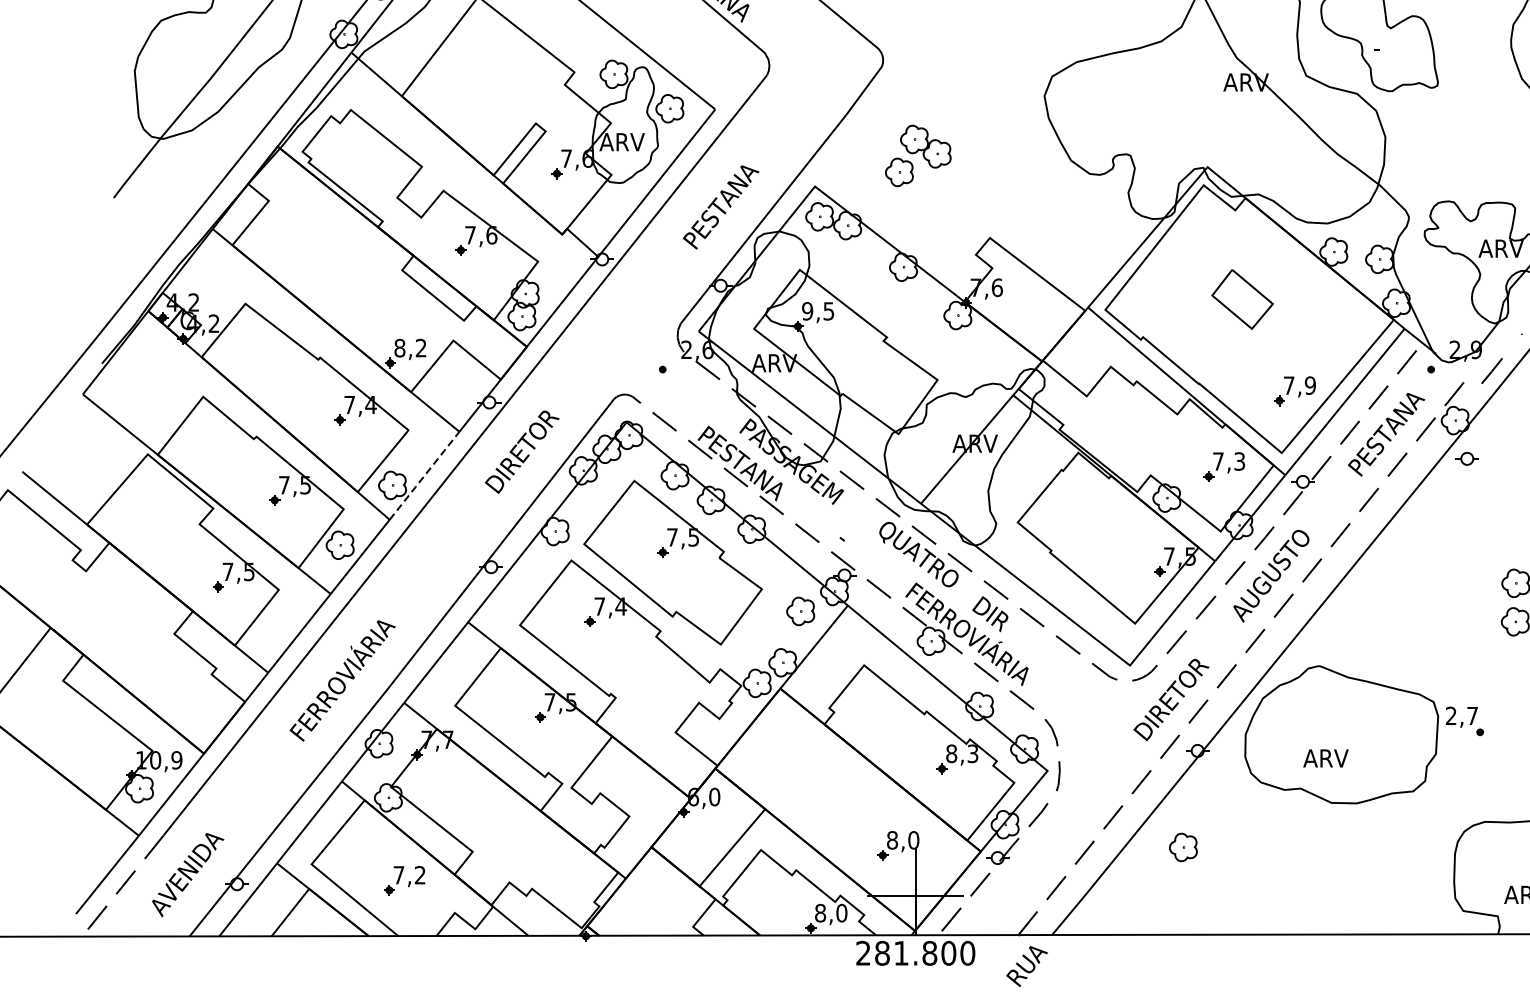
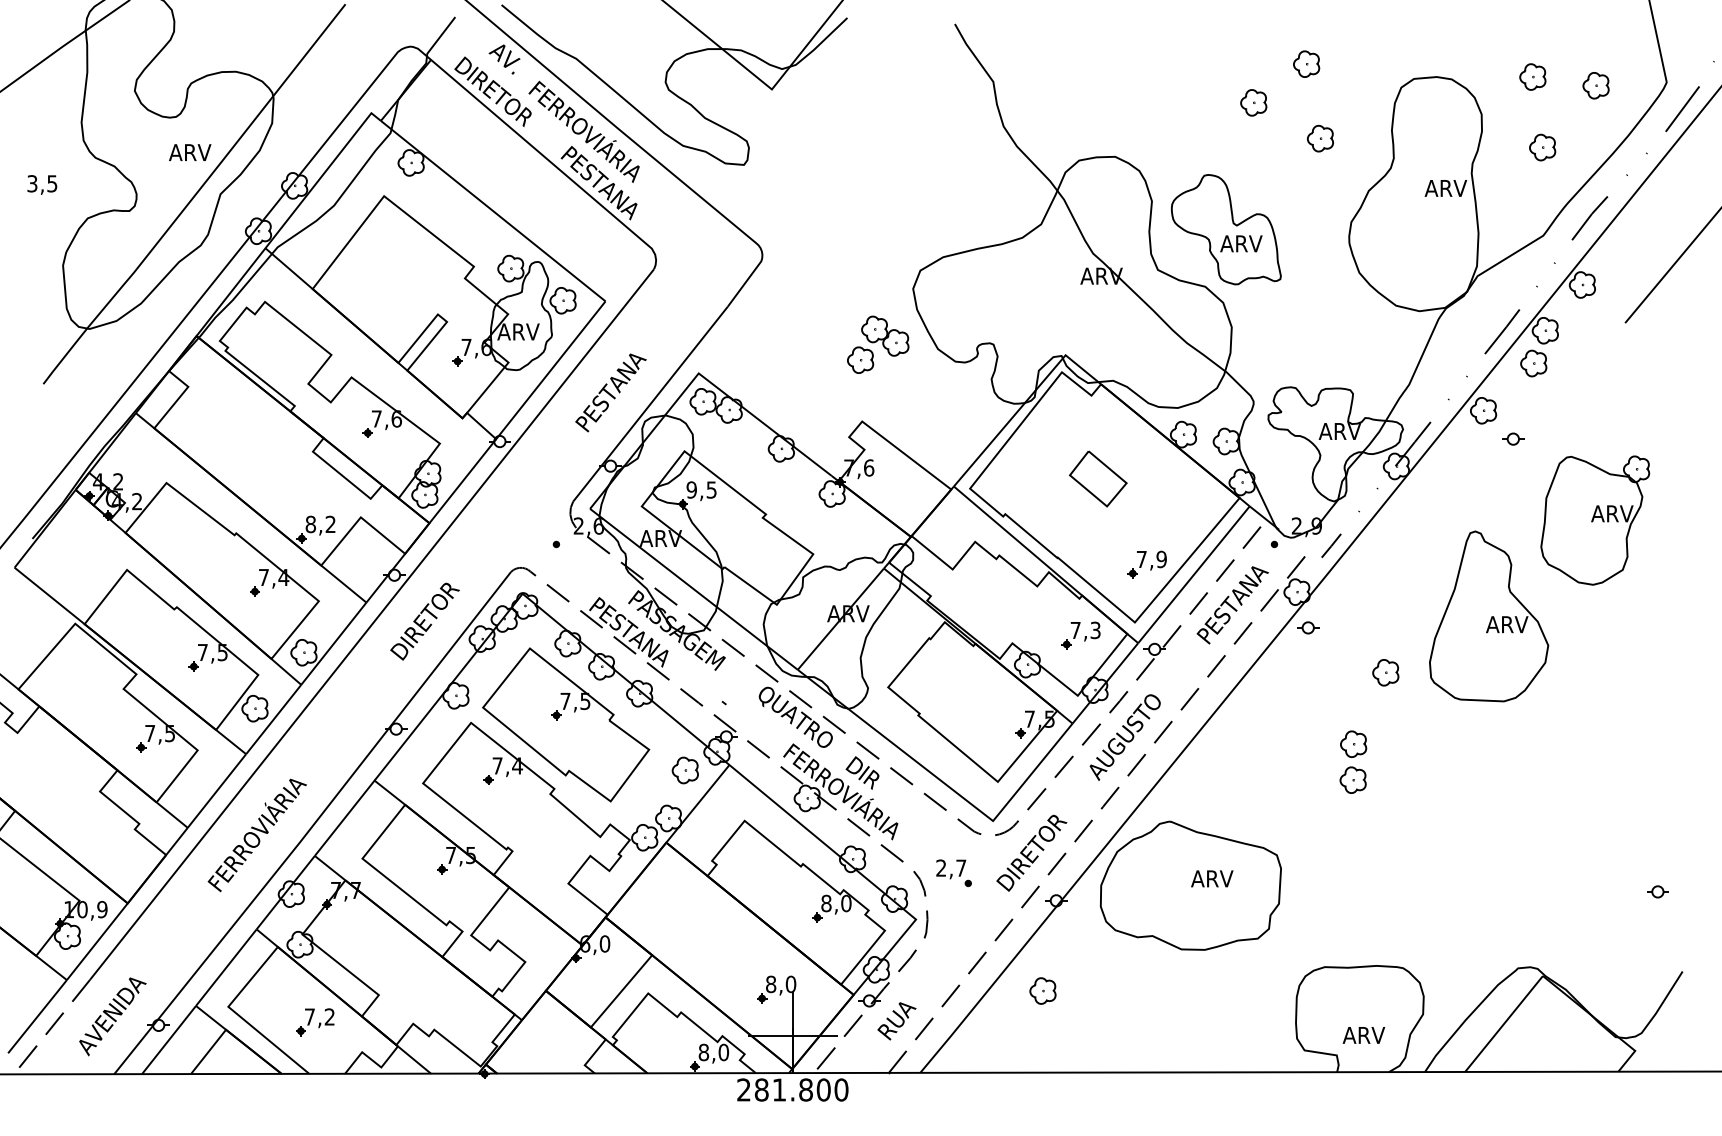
text: (1395, 47) -> (1241, 243), - -> ARV
part: (918, 155) -> (878, 344), moved
line: (425, 475) -> (334, 643), dashed -> solid
part: (1464, 720) -> (953, 872), moved
text: (973, 753) -> (846, 903), 8,3 -> 8,0
text: (1326, 758) -> (1212, 878), moved
text: (1026, 966) -> (896, 1021), moved

